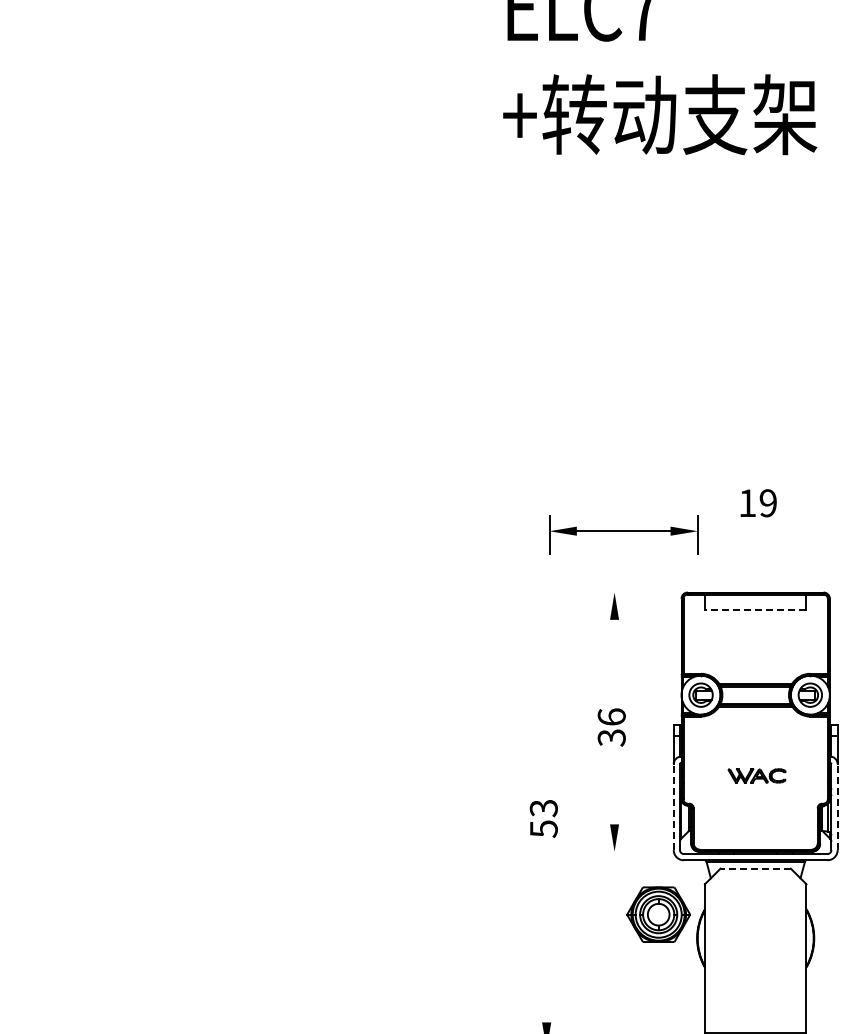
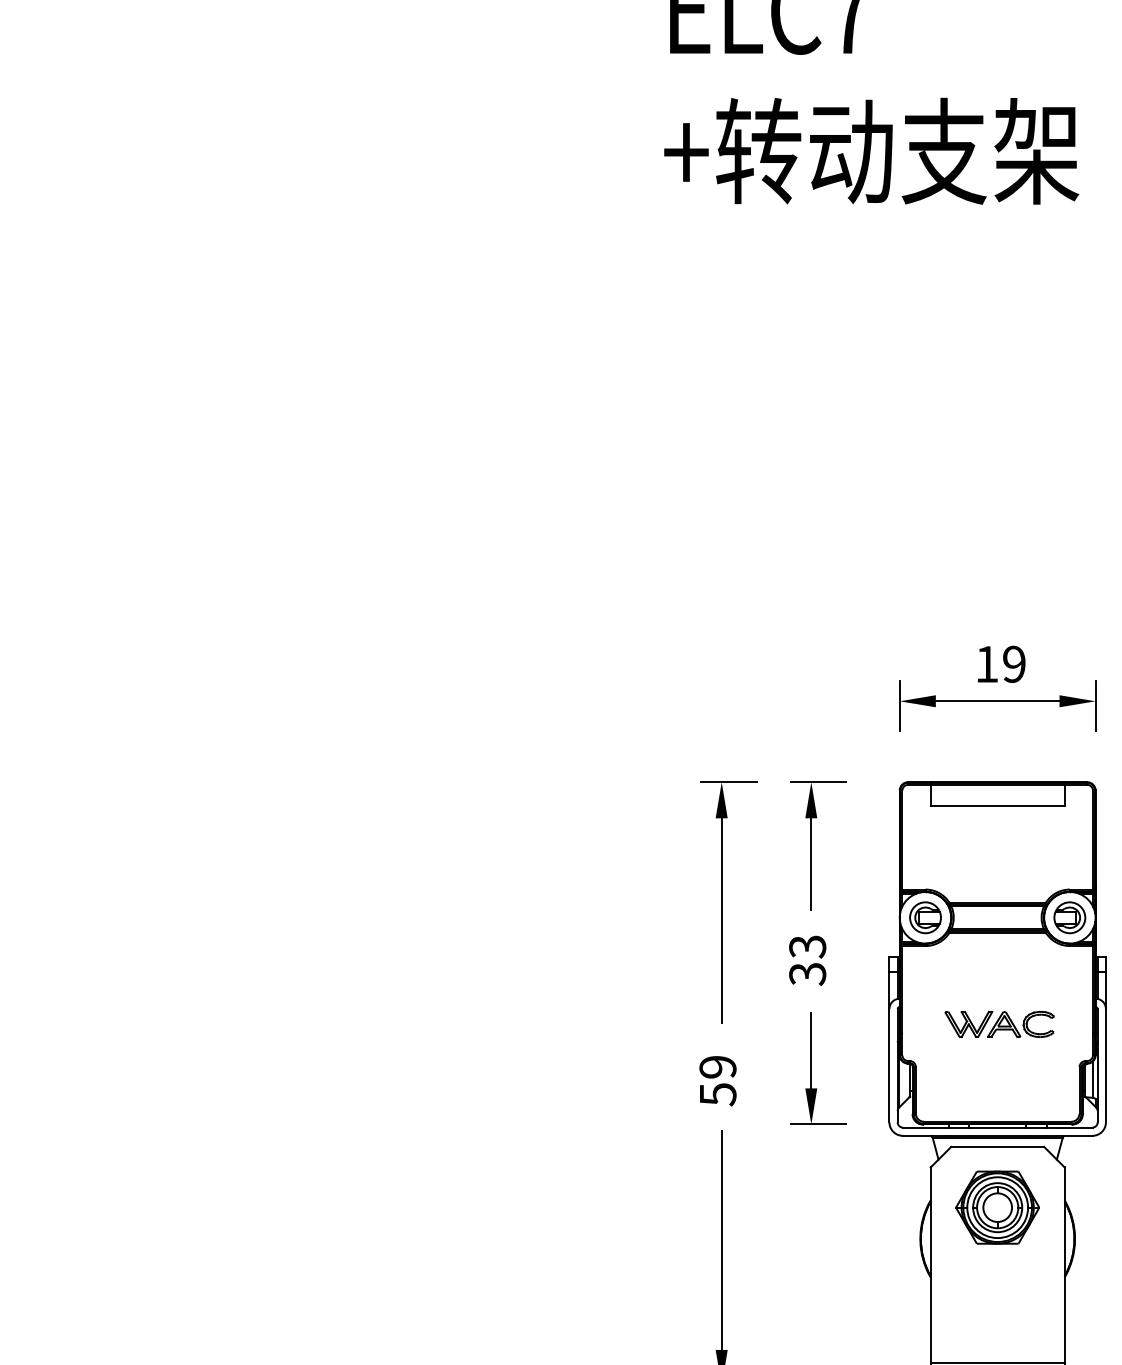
part: (623, 534) -> (997, 705), moved
line: (619, 592) -> (817, 782), added
line: (755, 610) -> (997, 805), dashed -> solid
line: (614, 654) -> (811, 864), added
part: (551, 683) -> (728, 902), added
text: (611, 717) -> (807, 947), 36 -> 33
part: (756, 775) -> (998, 1023), size x1.43
line: (614, 795) -> (811, 1050), added
line: (673, 807) -> (889, 1066), dashed -> solid
line: (837, 807) -> (1105, 1066), dashed -> solid
text: (543, 808) -> (717, 1067), 53 -> 59
line: (619, 851) -> (817, 1124), added
line: (755, 868) -> (997, 1146), dashed -> solid
part: (658, 914) -> (997, 1207), moved
line: (546, 939) -> (721, 1240), added

